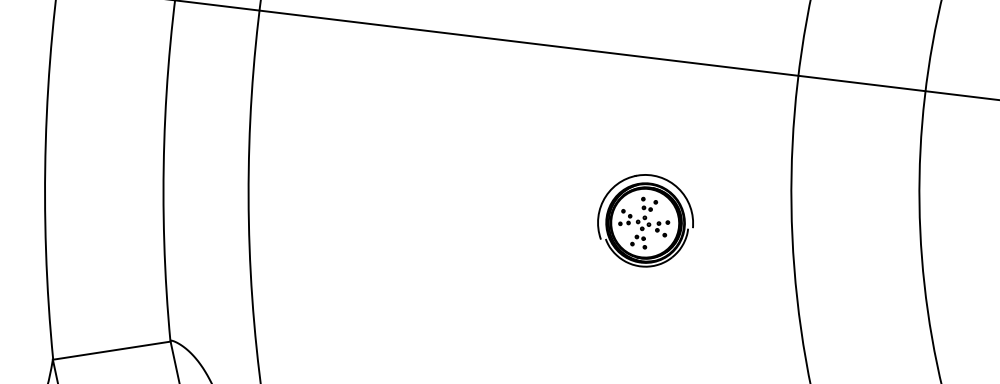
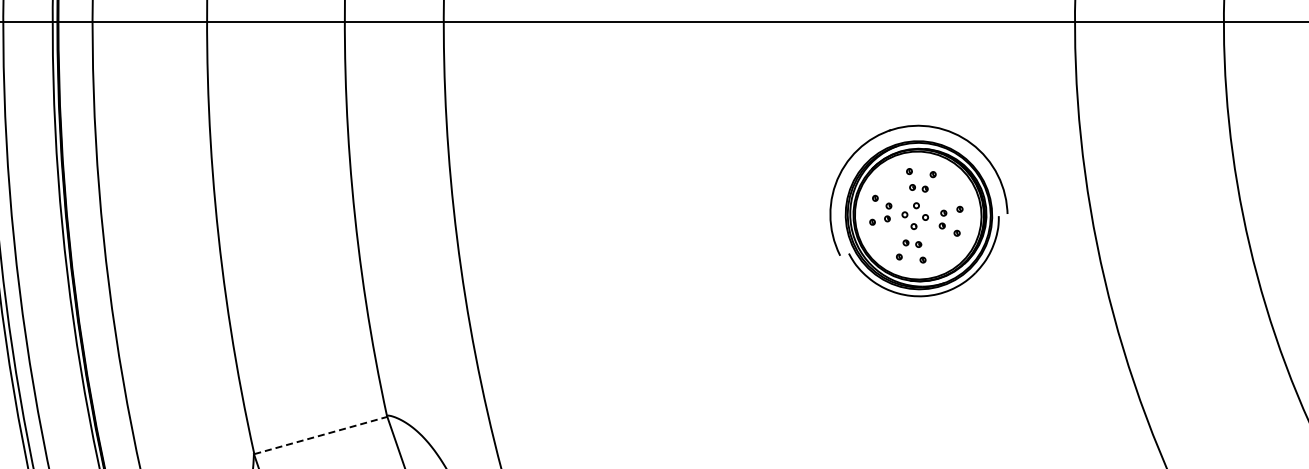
part: (646, 220) -> (919, 210), size x1.6
line: (111, 350) -> (320, 435), solid -> dashed

